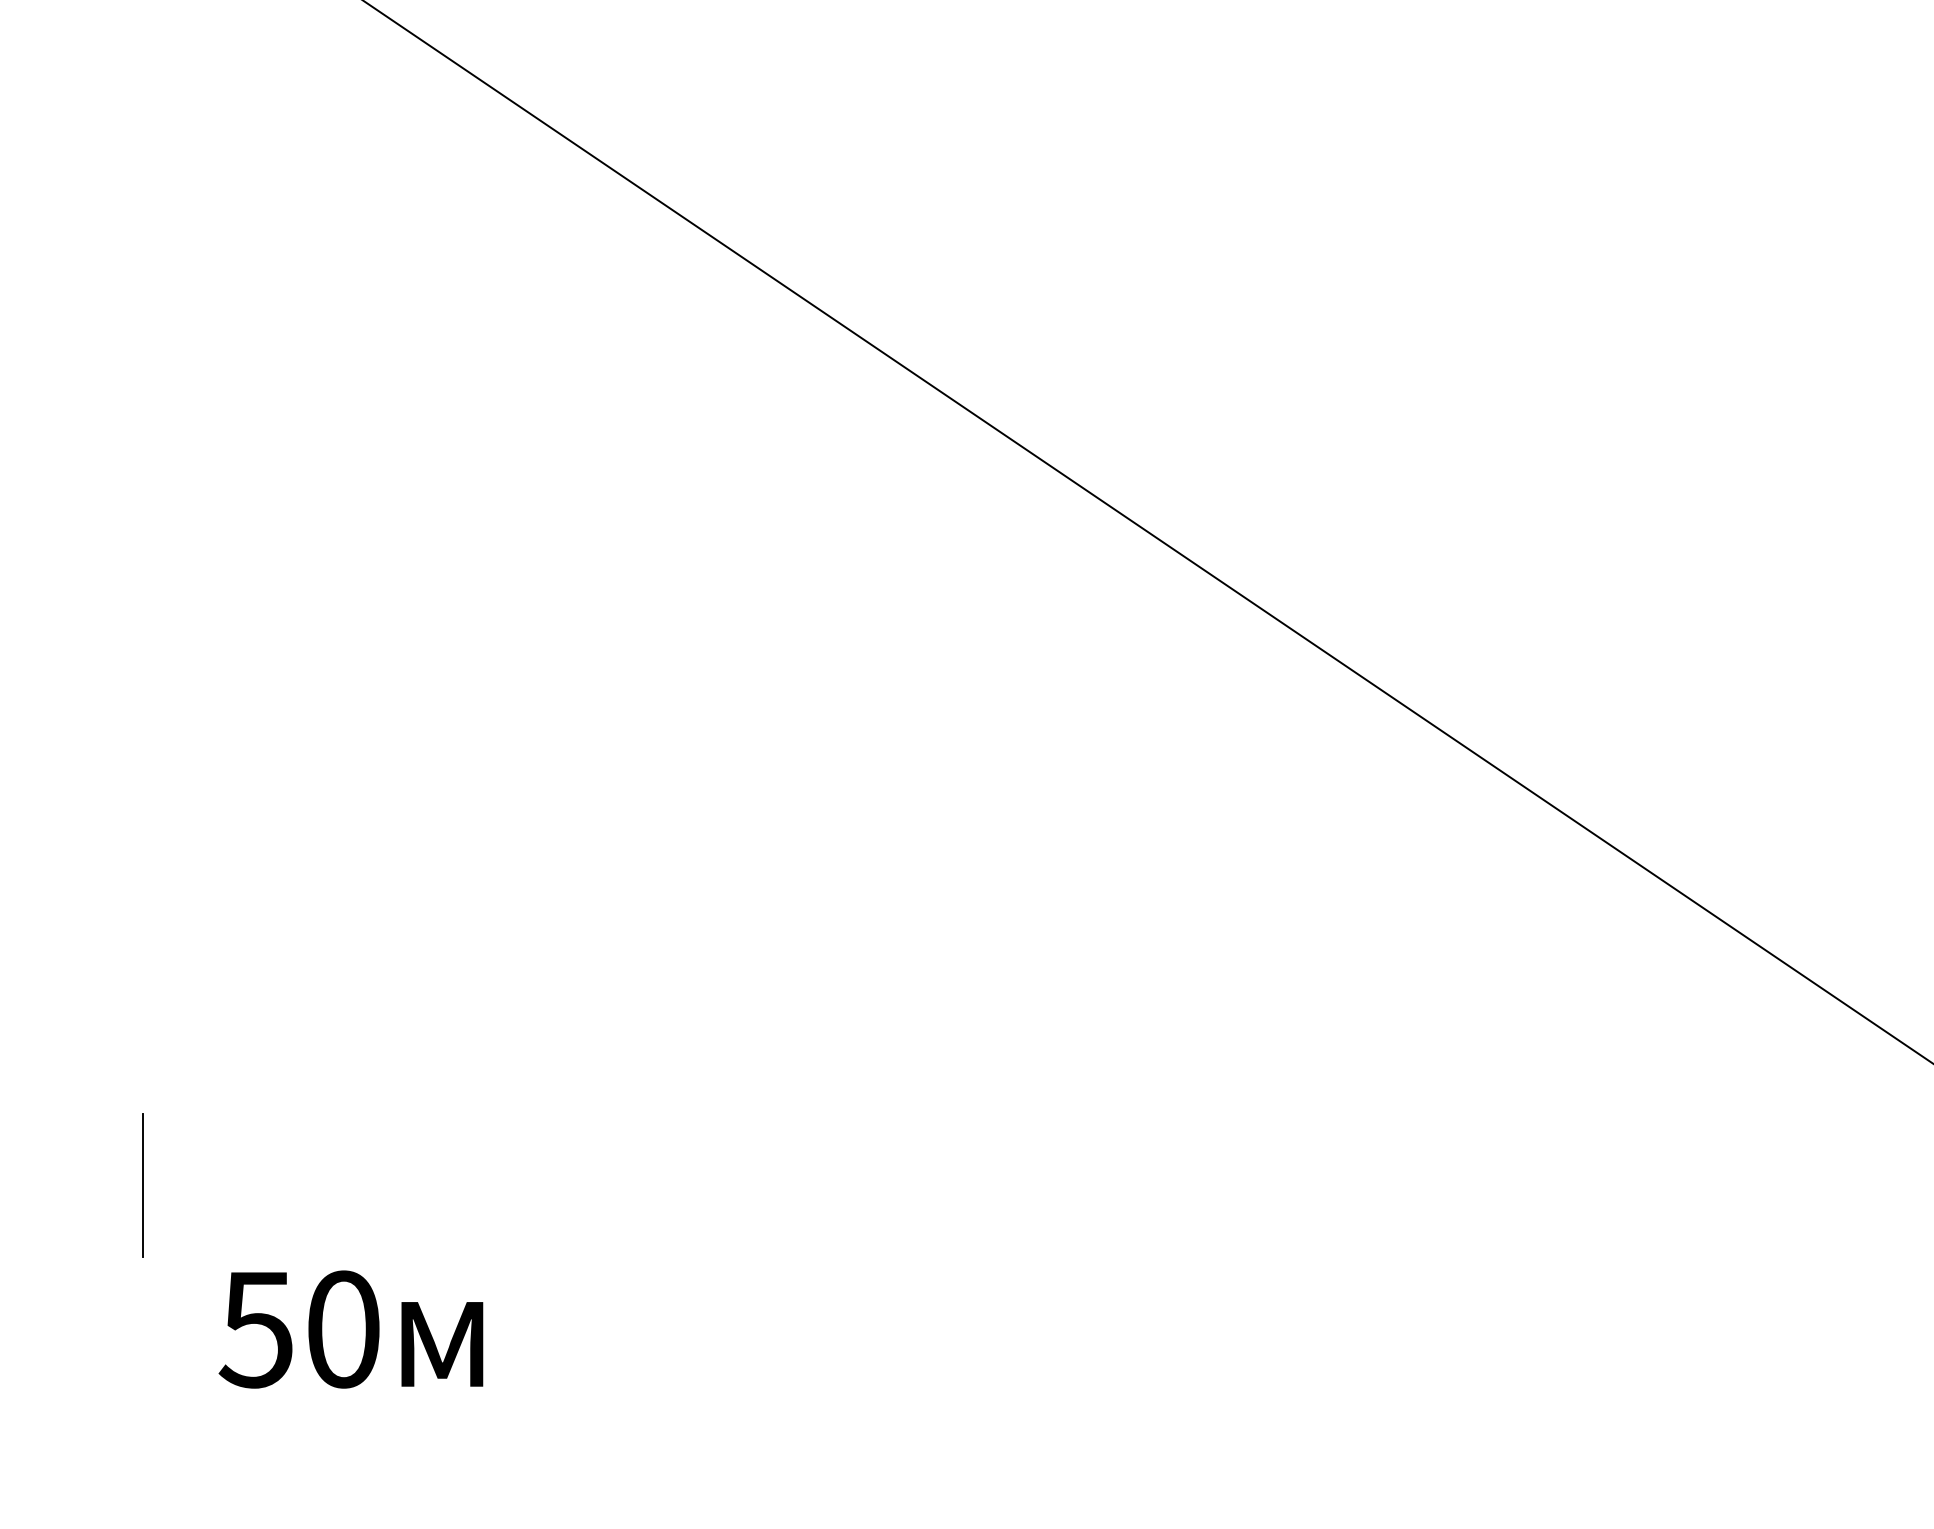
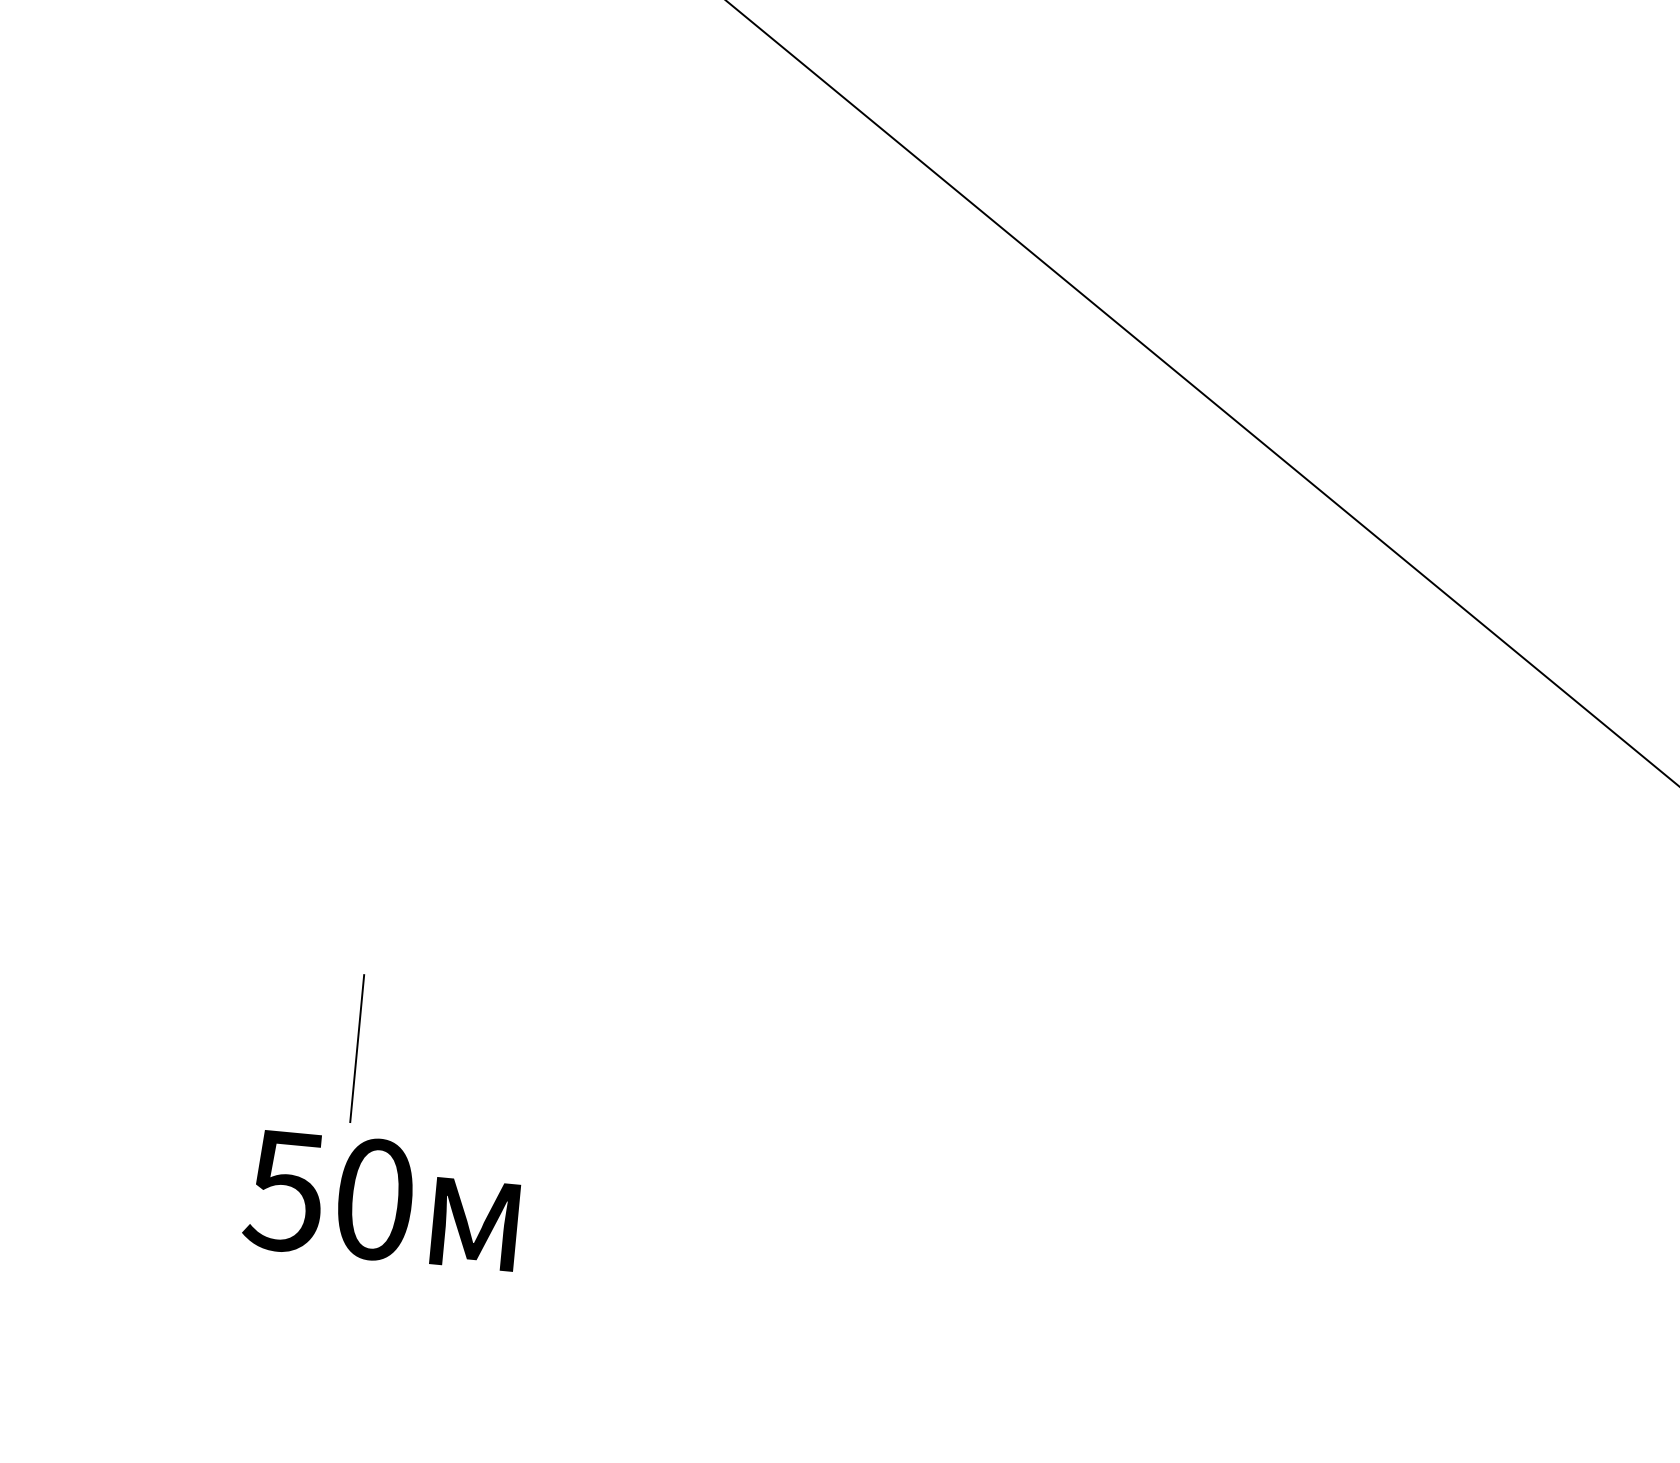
line: (142, 1185) -> (356, 1048), moved

